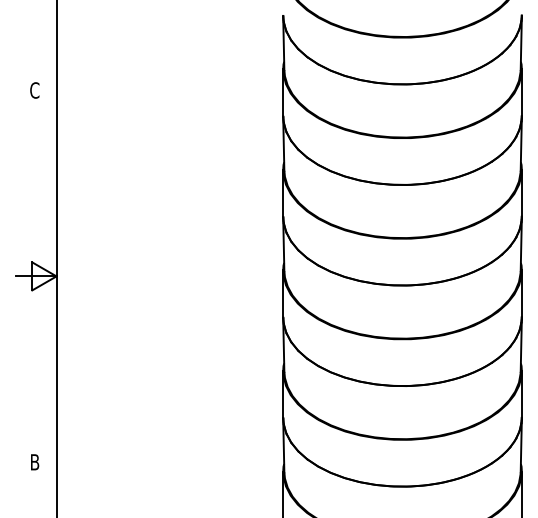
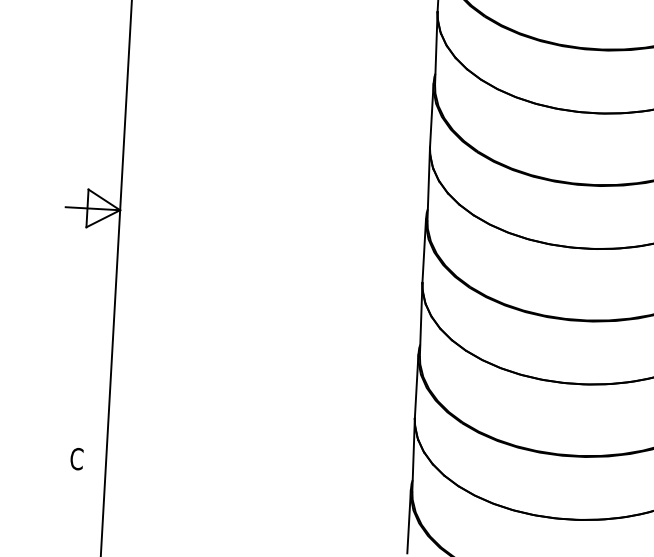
text: (34, 462) -> (76, 459), B -> C

